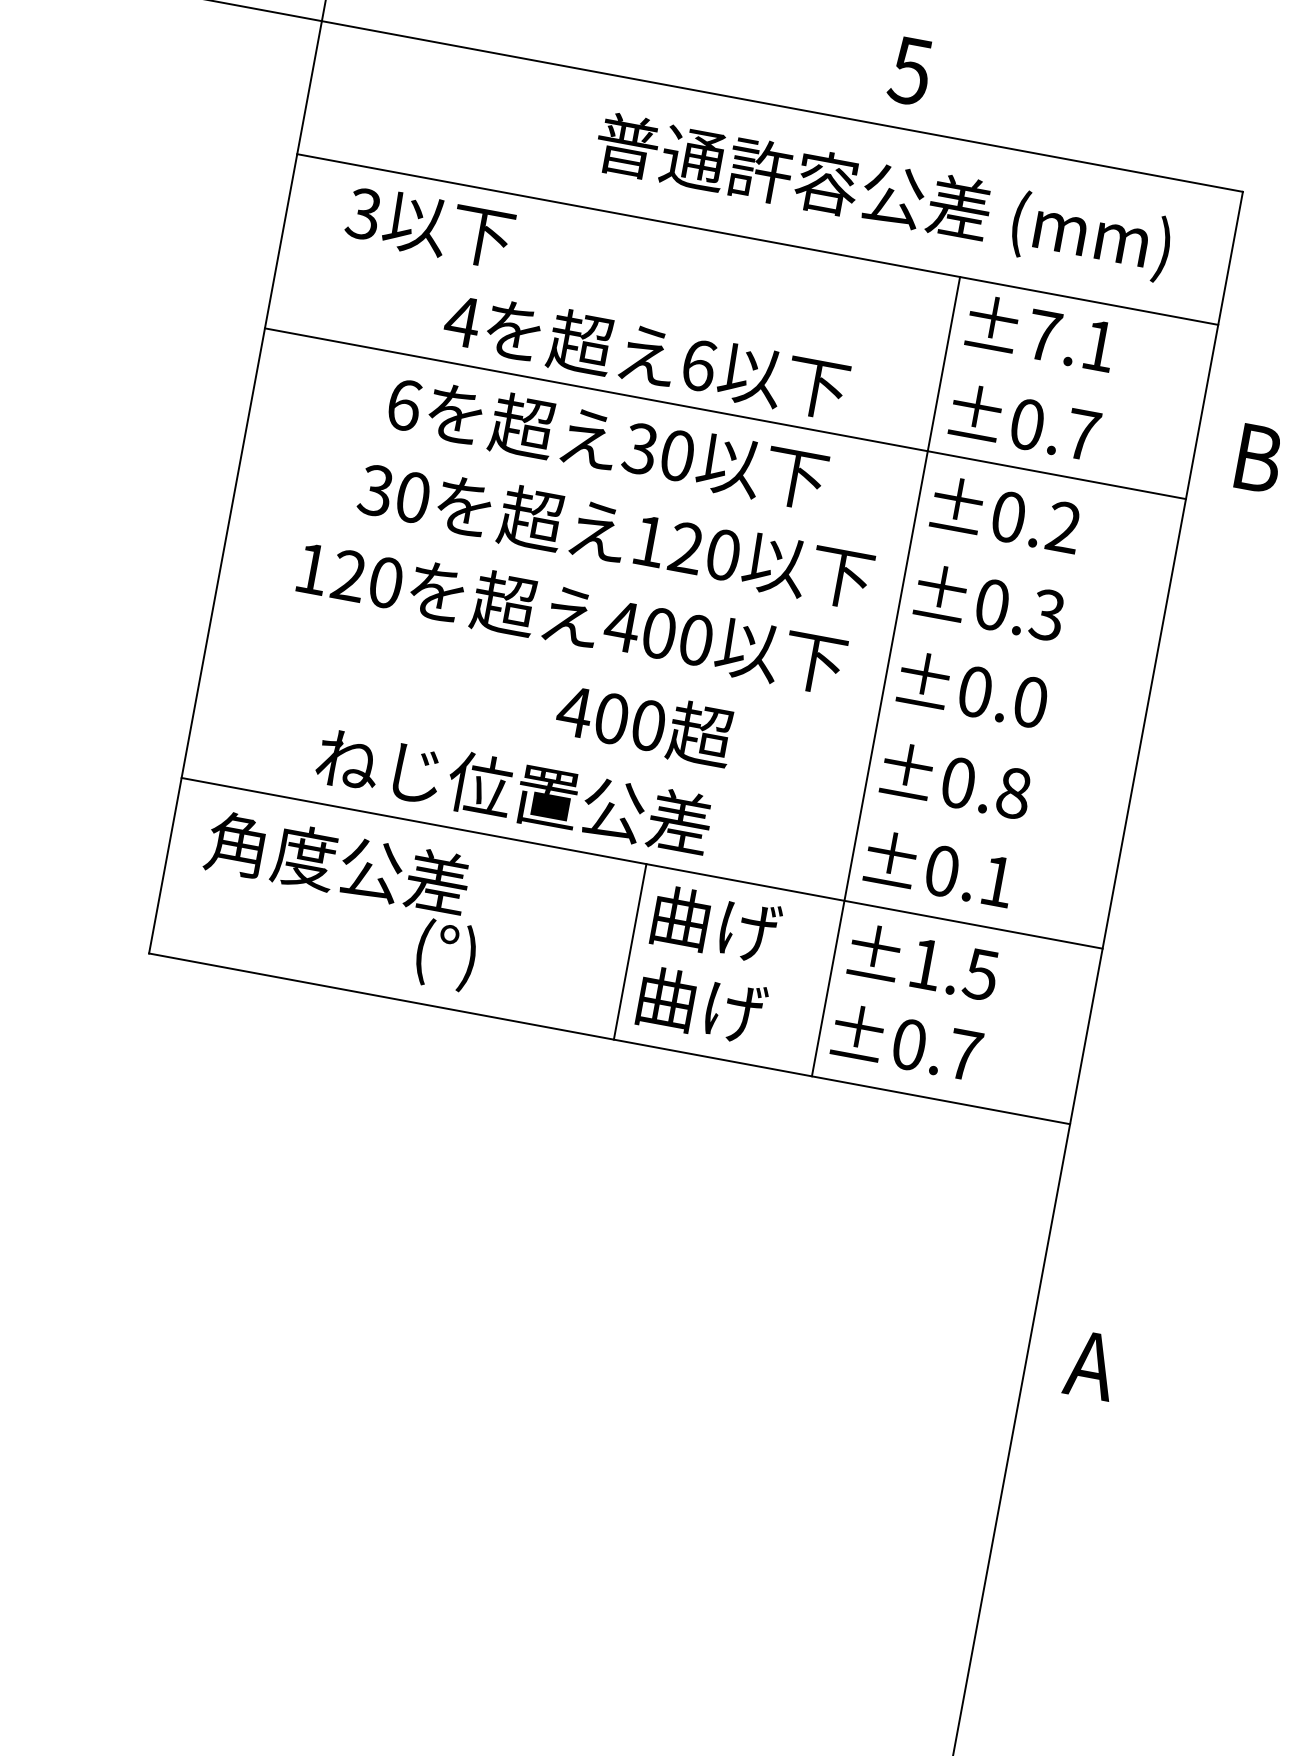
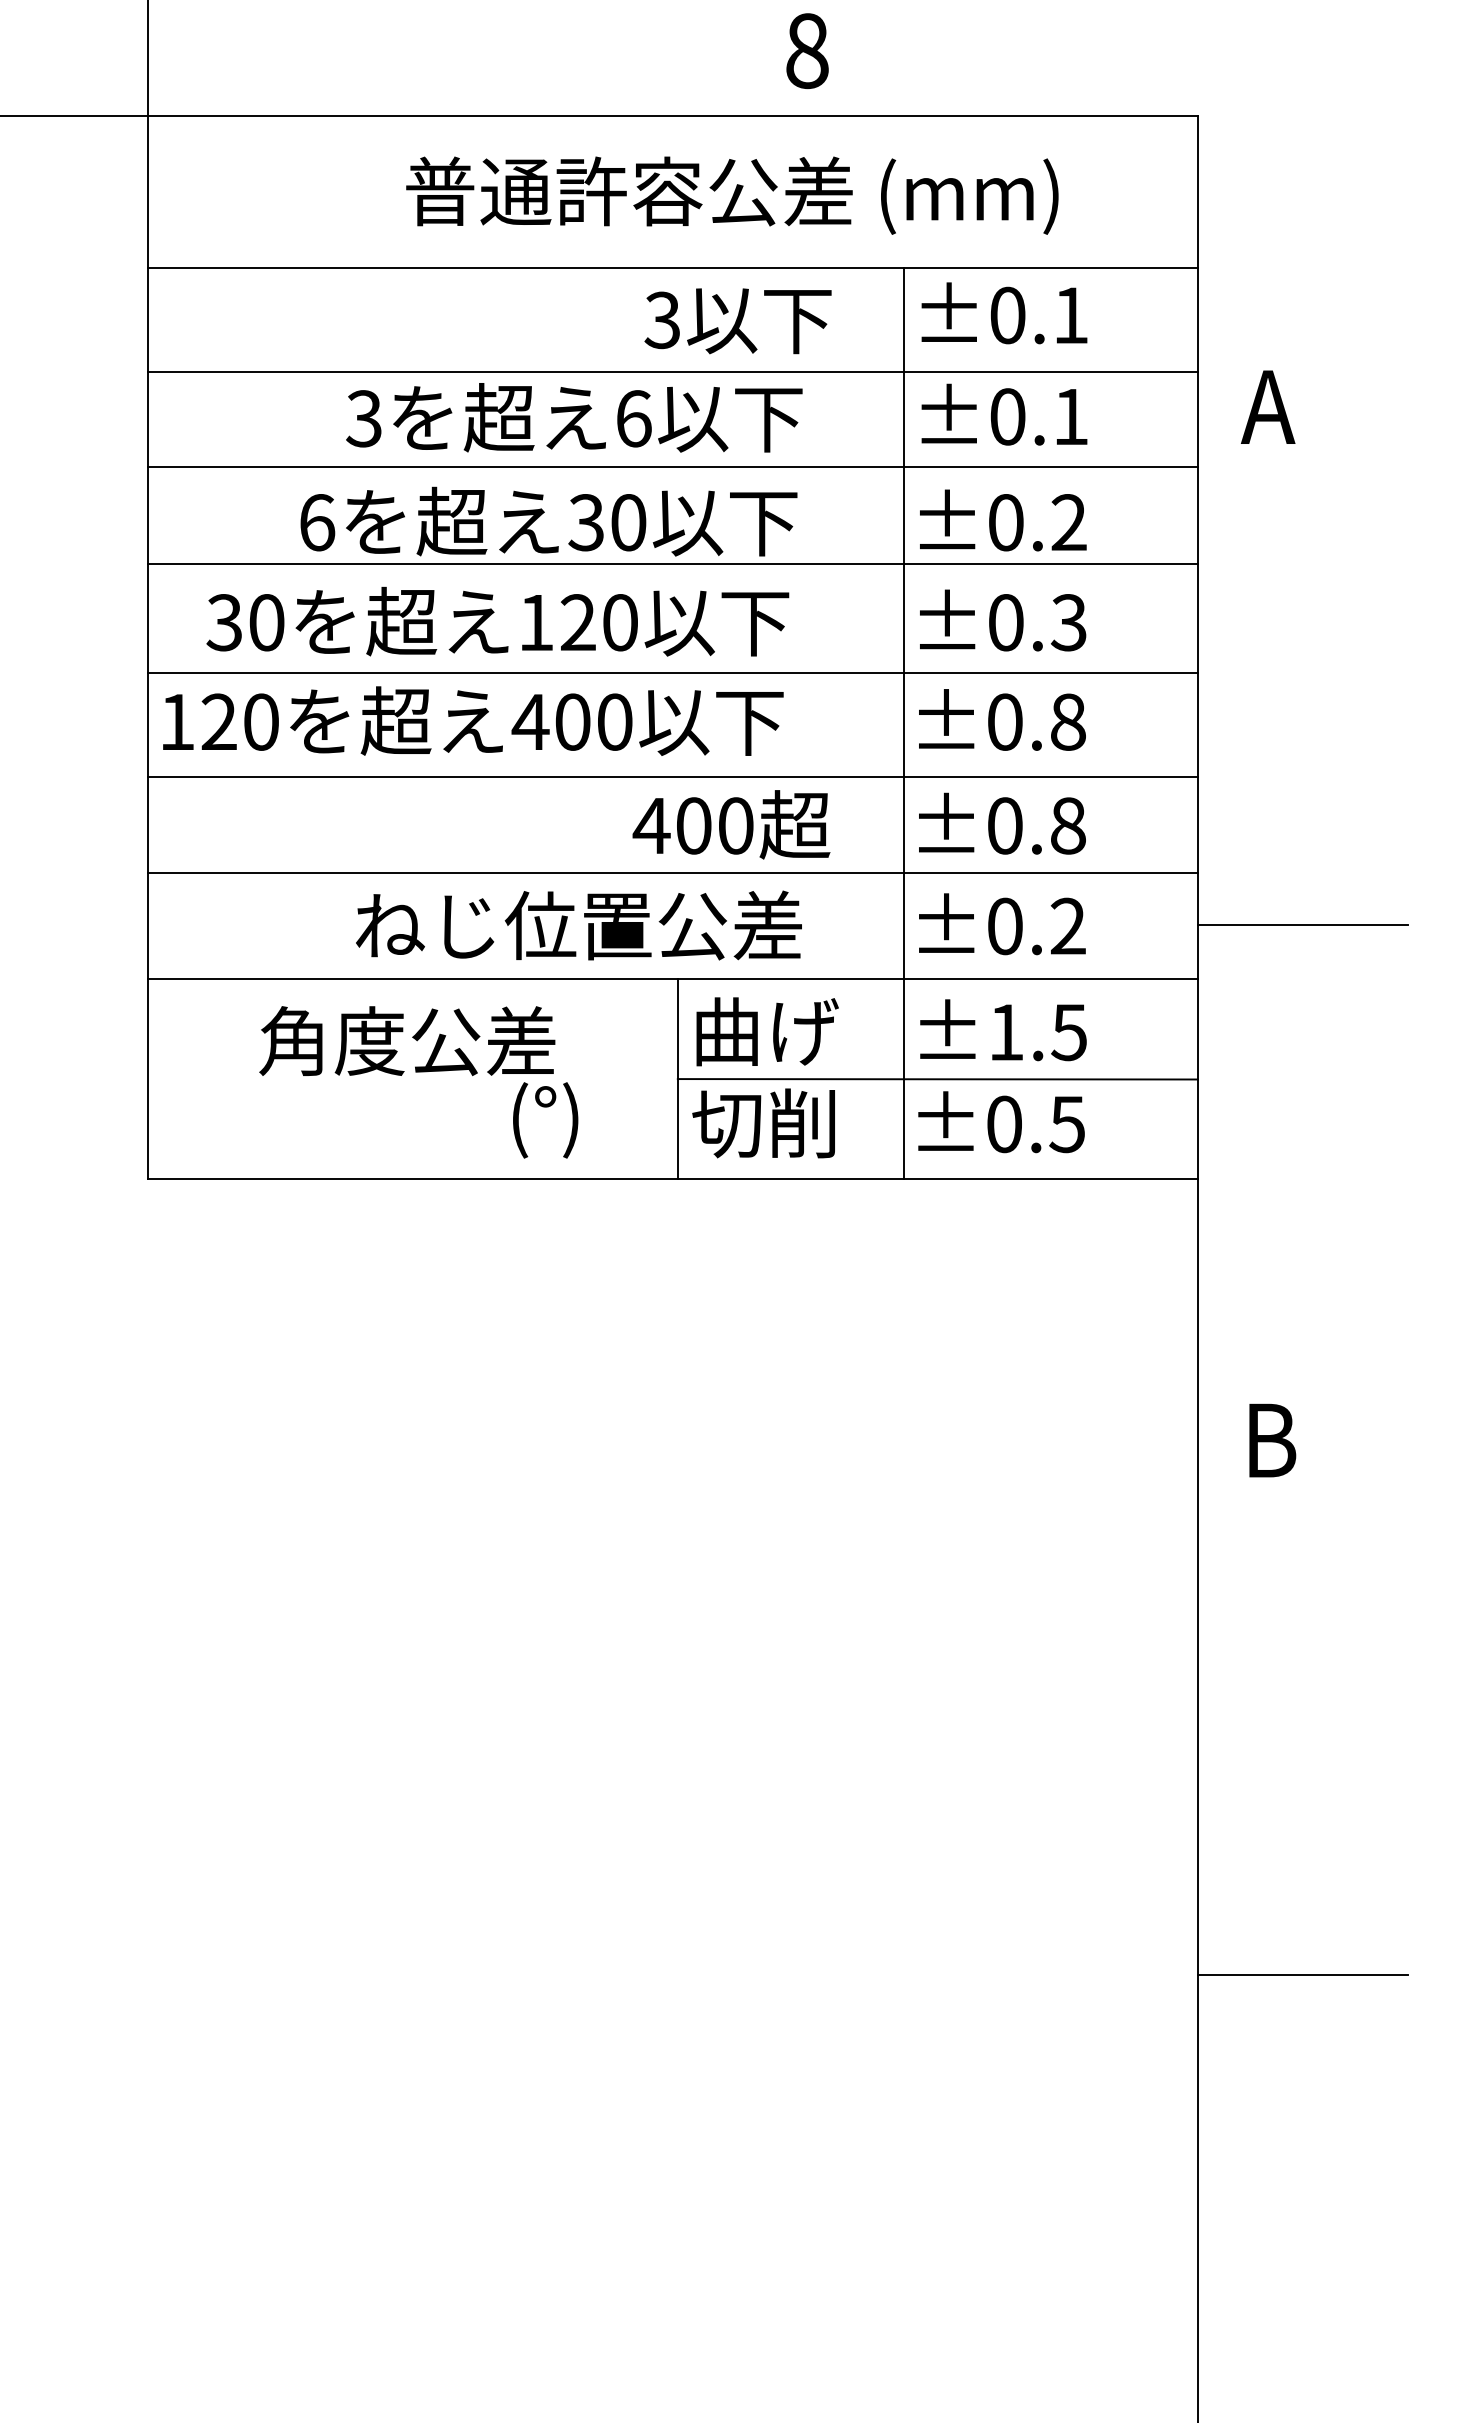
text: (910, 70) -> (806, 50), 5 -> 8
text: (883, 197) -> (732, 195), moved
text: (429, 227) -> (737, 321), moved
text: (462, 321) -> (364, 418), 4 -> 3
line: (740, 331) -> (672, 372), added
text: (1043, 335) -> (1007, 315), ±7.1 -> ±0.1
text: (1083, 434) -> (1071, 416), ±0.7 -> ±0.1
text: (1256, 457) -> (1267, 406), B -> A
line: (709, 498) -> (672, 563), added
text: (615, 533) -> (497, 621), moved
line: (691, 595) -> (672, 673), added
text: (572, 615) -> (473, 720), moved
line: (674, 686) -> (672, 777), added
text: (1031, 701) -> (1068, 721), ±0.0 -> ±0.8
text: (644, 723) -> (731, 824), moved
line: (658, 770) -> (672, 873), added
text: (513, 790) -> (578, 925), moved
text: (996, 880) -> (1067, 925), ±0.1 -> ±0.2
text: (340, 901) -> (418, 1082), moved
line: (1203, 917) -> (1302, 924), added
line: (857, 994) -> (937, 1079), added
text: (699, 1005) -> (765, 1123), 曲げ -> 切削
text: (964, 1055) -> (1067, 1124), ±0.7 -> ±0.5
text: (1091, 1365) -> (1270, 1440), A -> B

